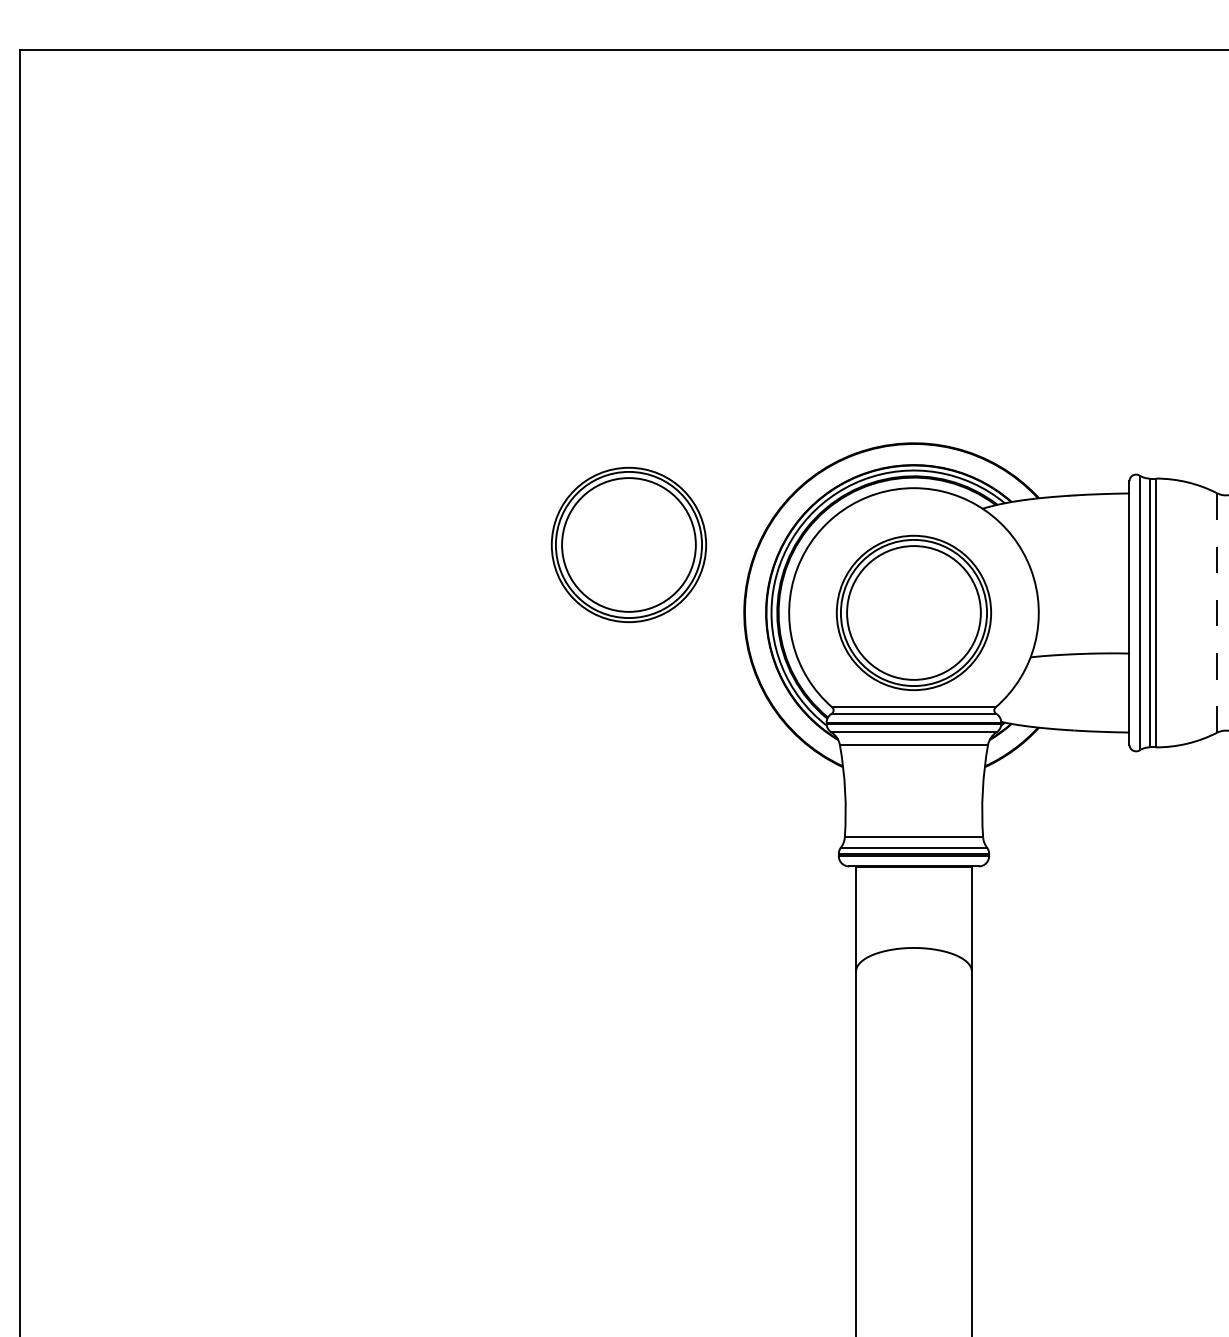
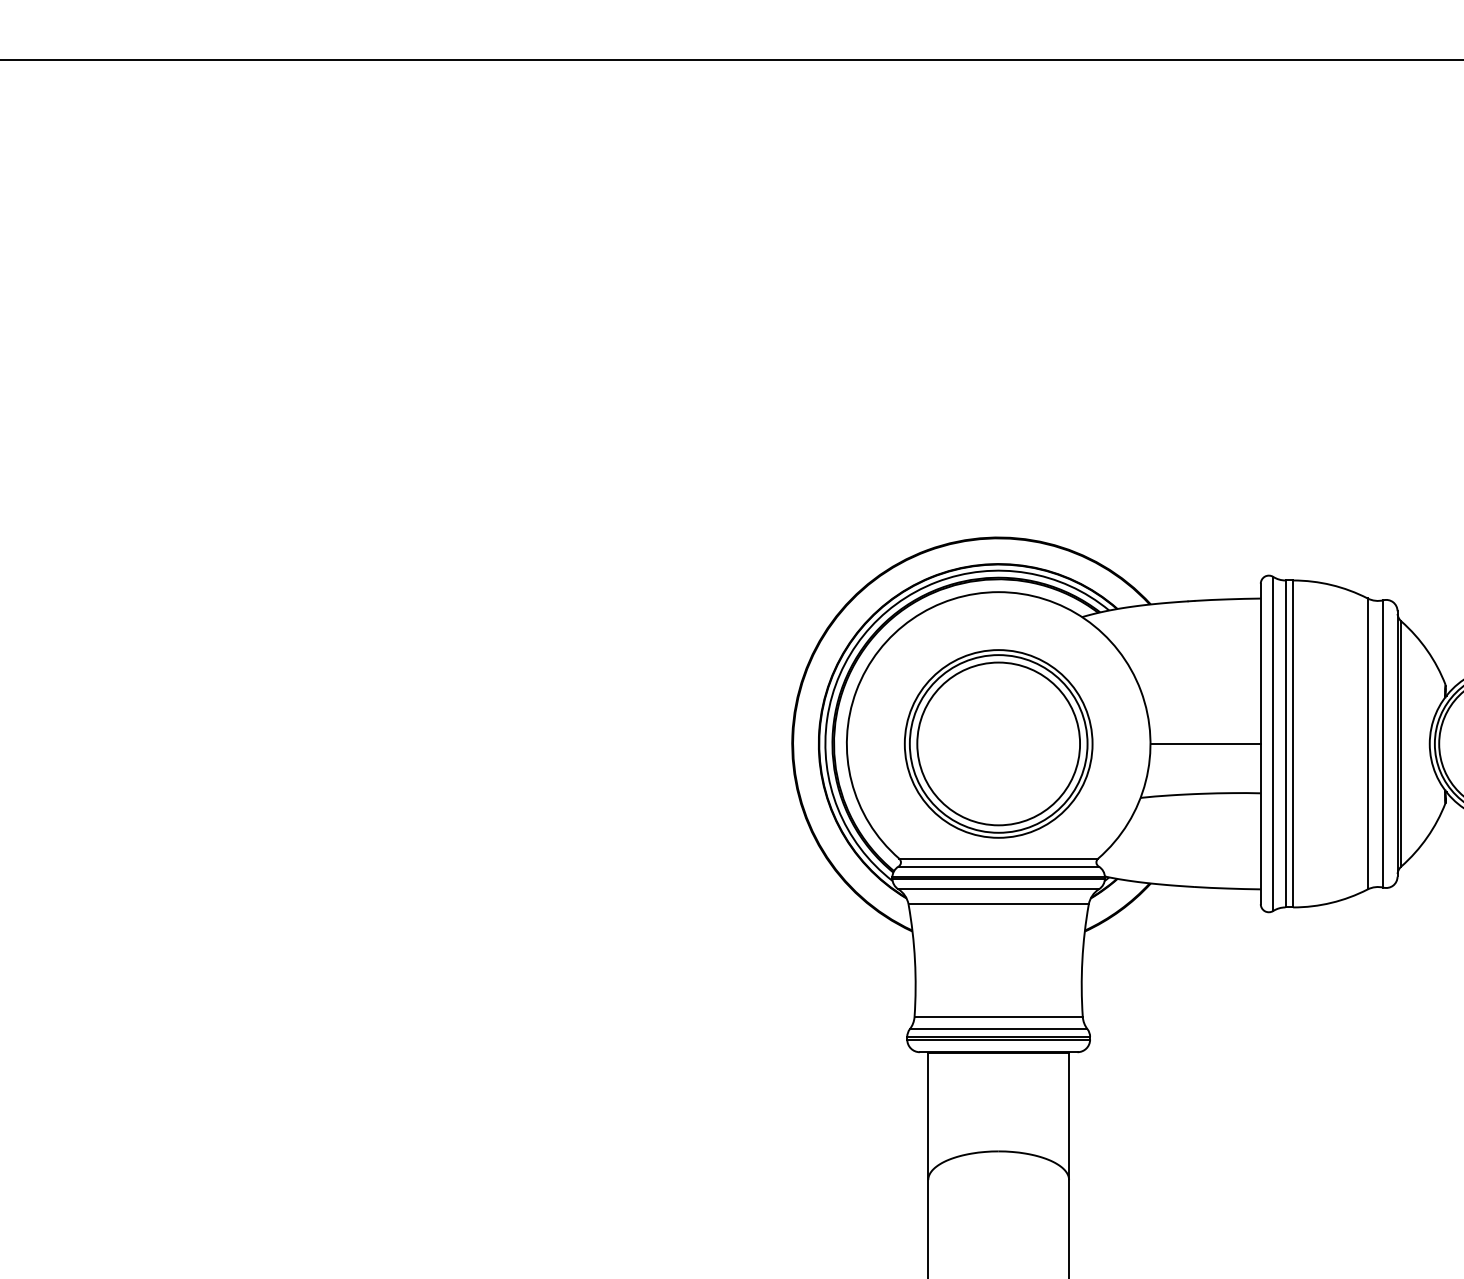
part: (628, 544) -> (651, 660), removed
line: (1083, 612) -> (1204, 743), added
line: (1217, 613) -> (1367, 744), dashed -> solid

